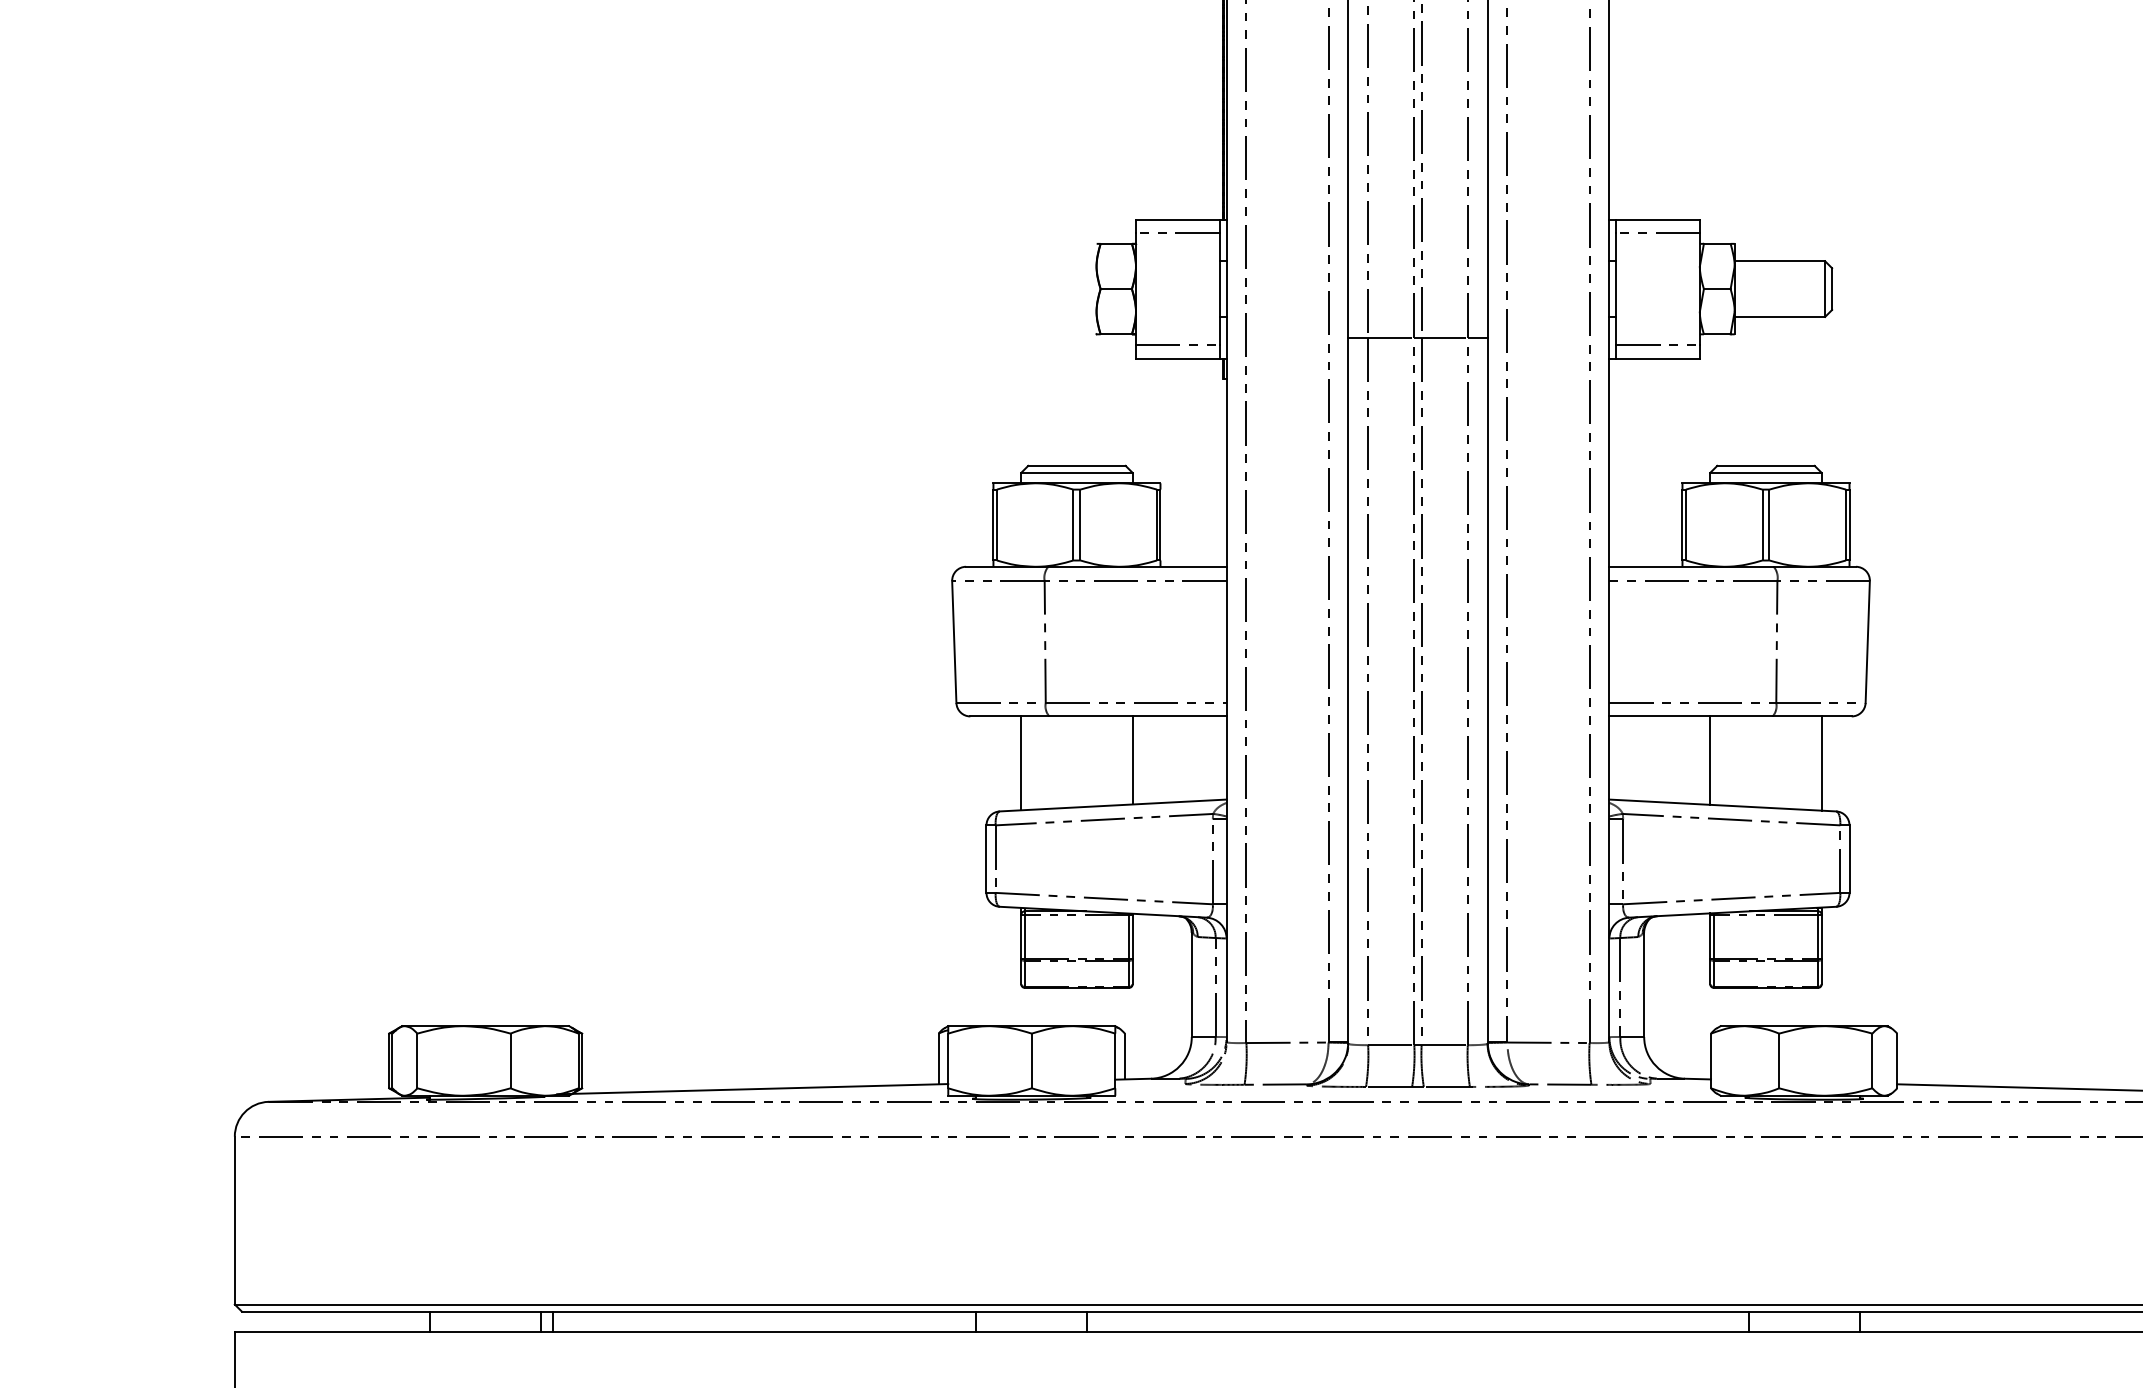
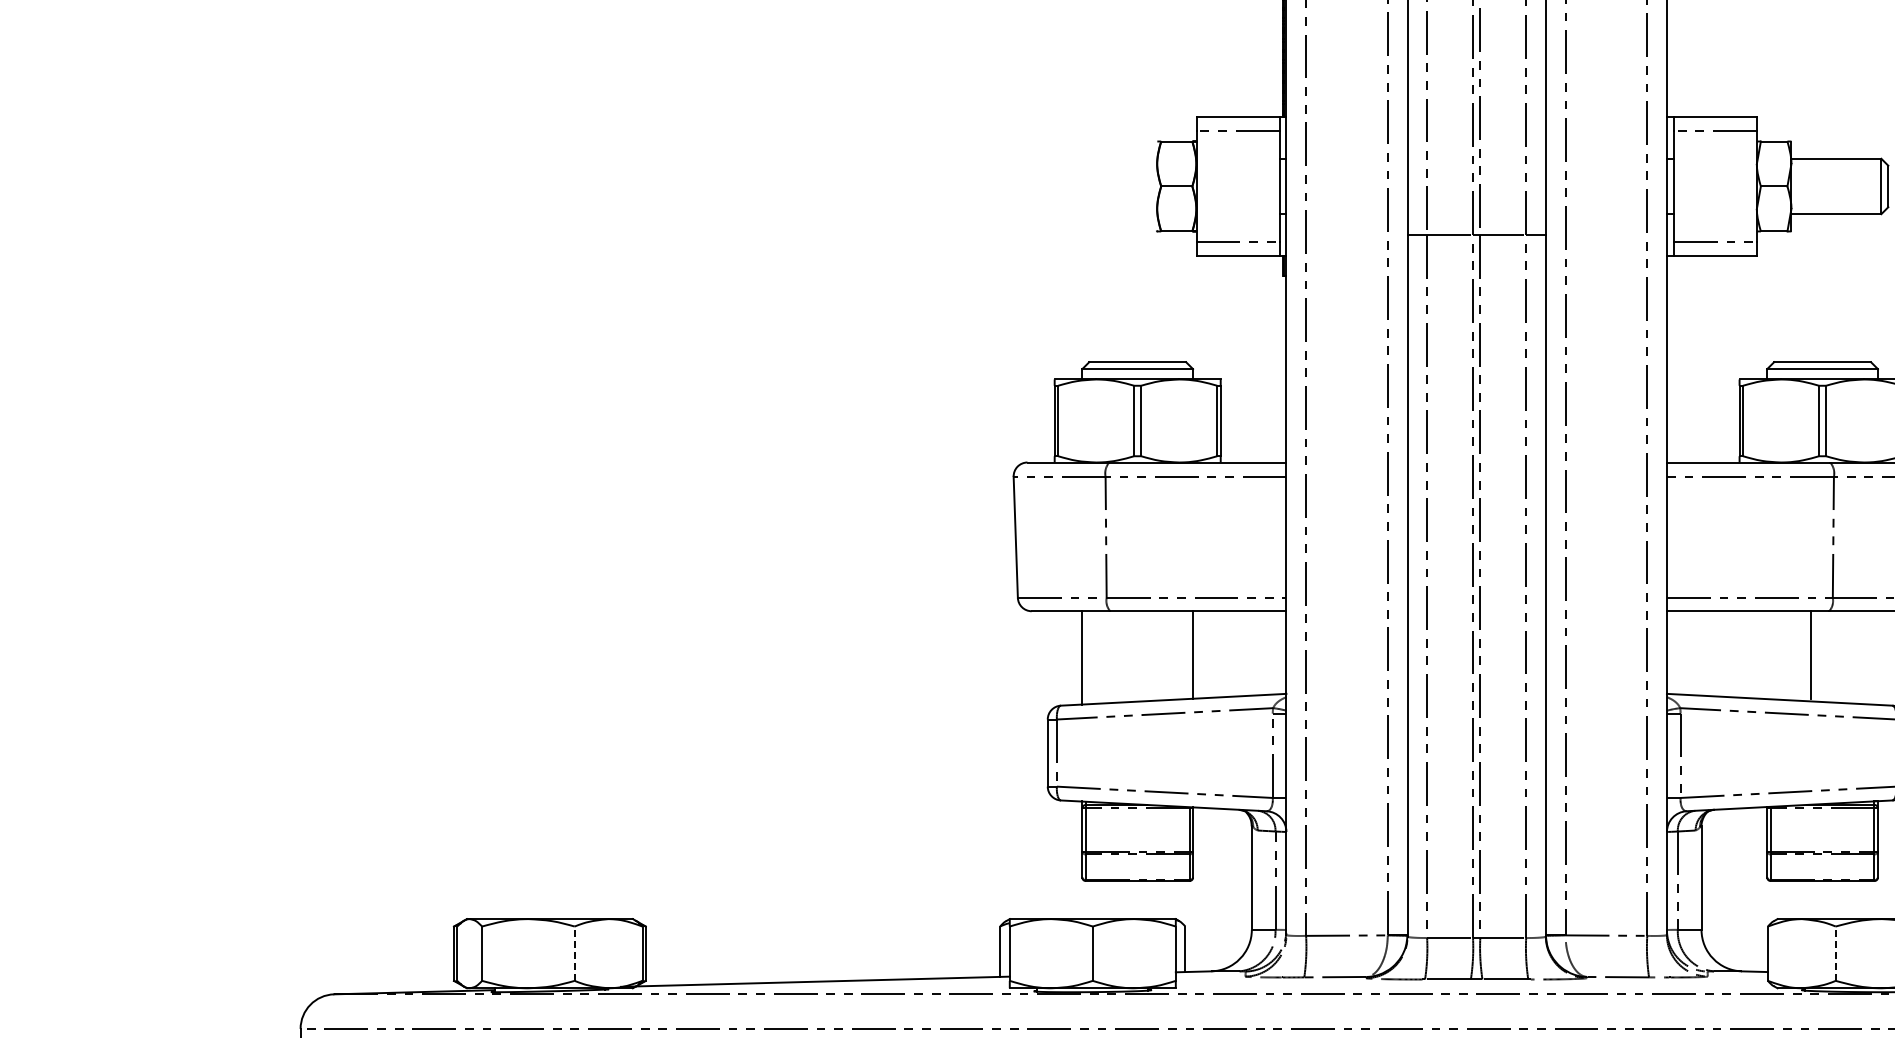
line: (1710, 760) -> (1811, 655), moved
line: (1821, 763) -> (1877, 658), removed
line: (510, 1060) -> (574, 953), solid -> dashed
line: (1779, 1060) -> (1836, 953), solid -> dashed

